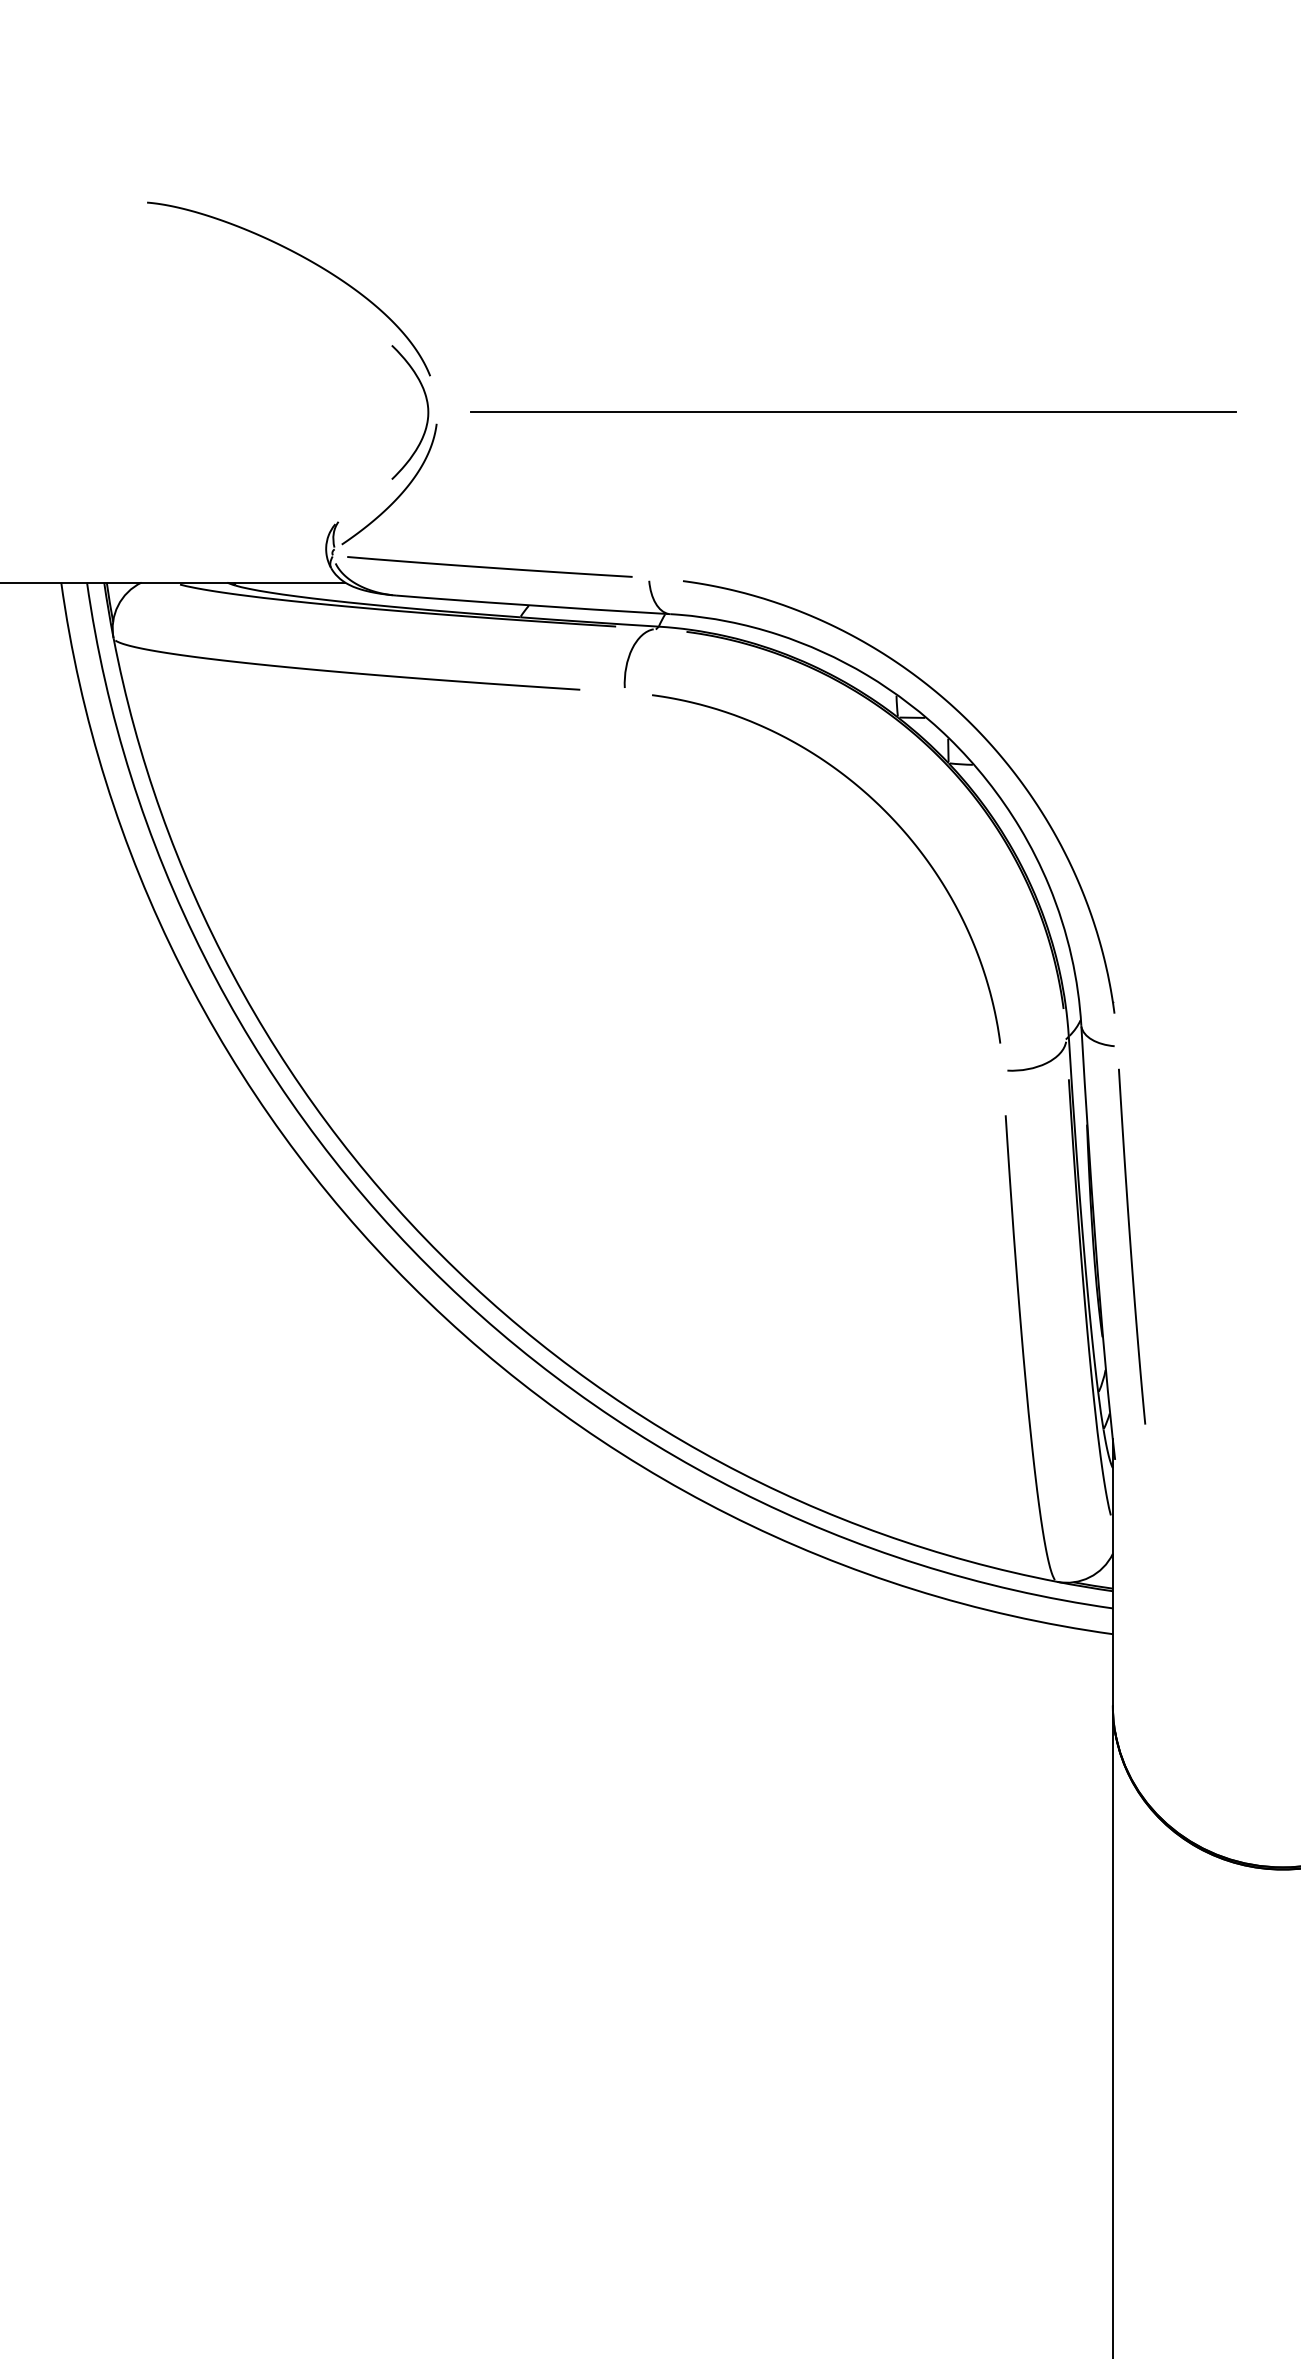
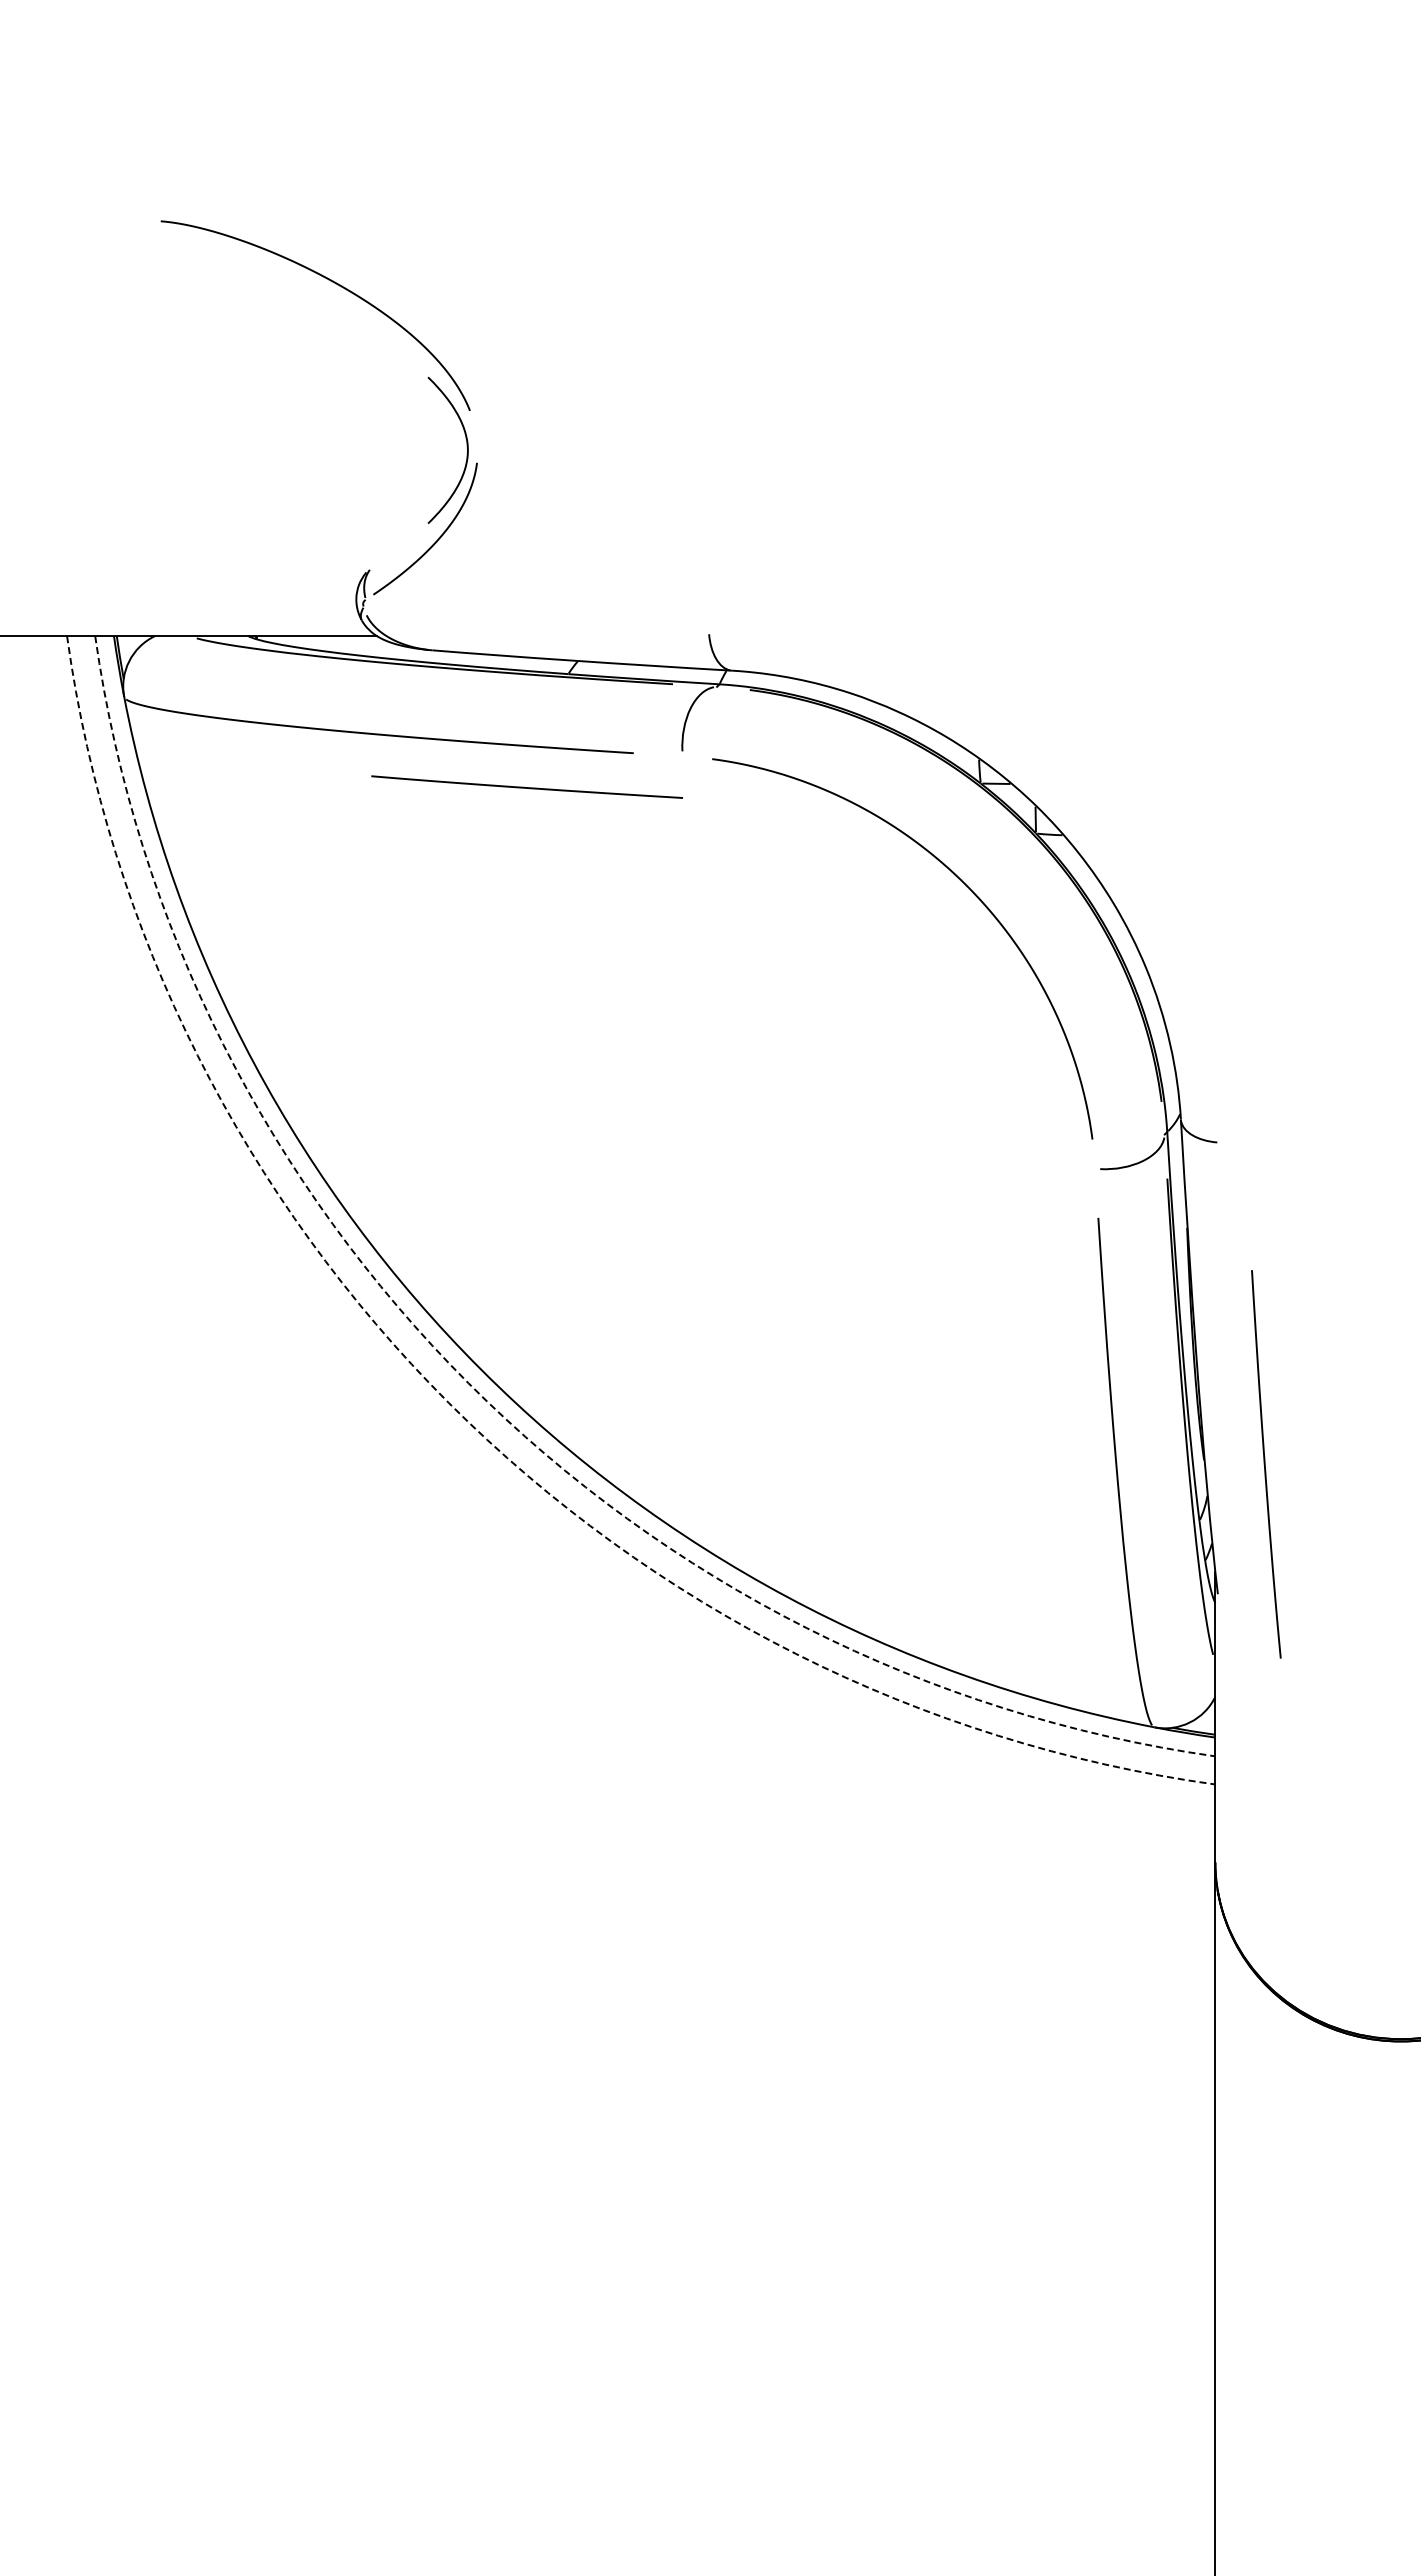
line: (852, 412) -> (931, 450), removed
curve: (489, 567) -> (526, 787), moved
part: (970, 723) -> (1059, 790), removed
curve: (1131, 1246) -> (1265, 1464), moved
arc: (428, 1266) -> (468, 1383), solid -> dashed
arc: (410, 1284) -> (448, 1402), solid -> dashed

